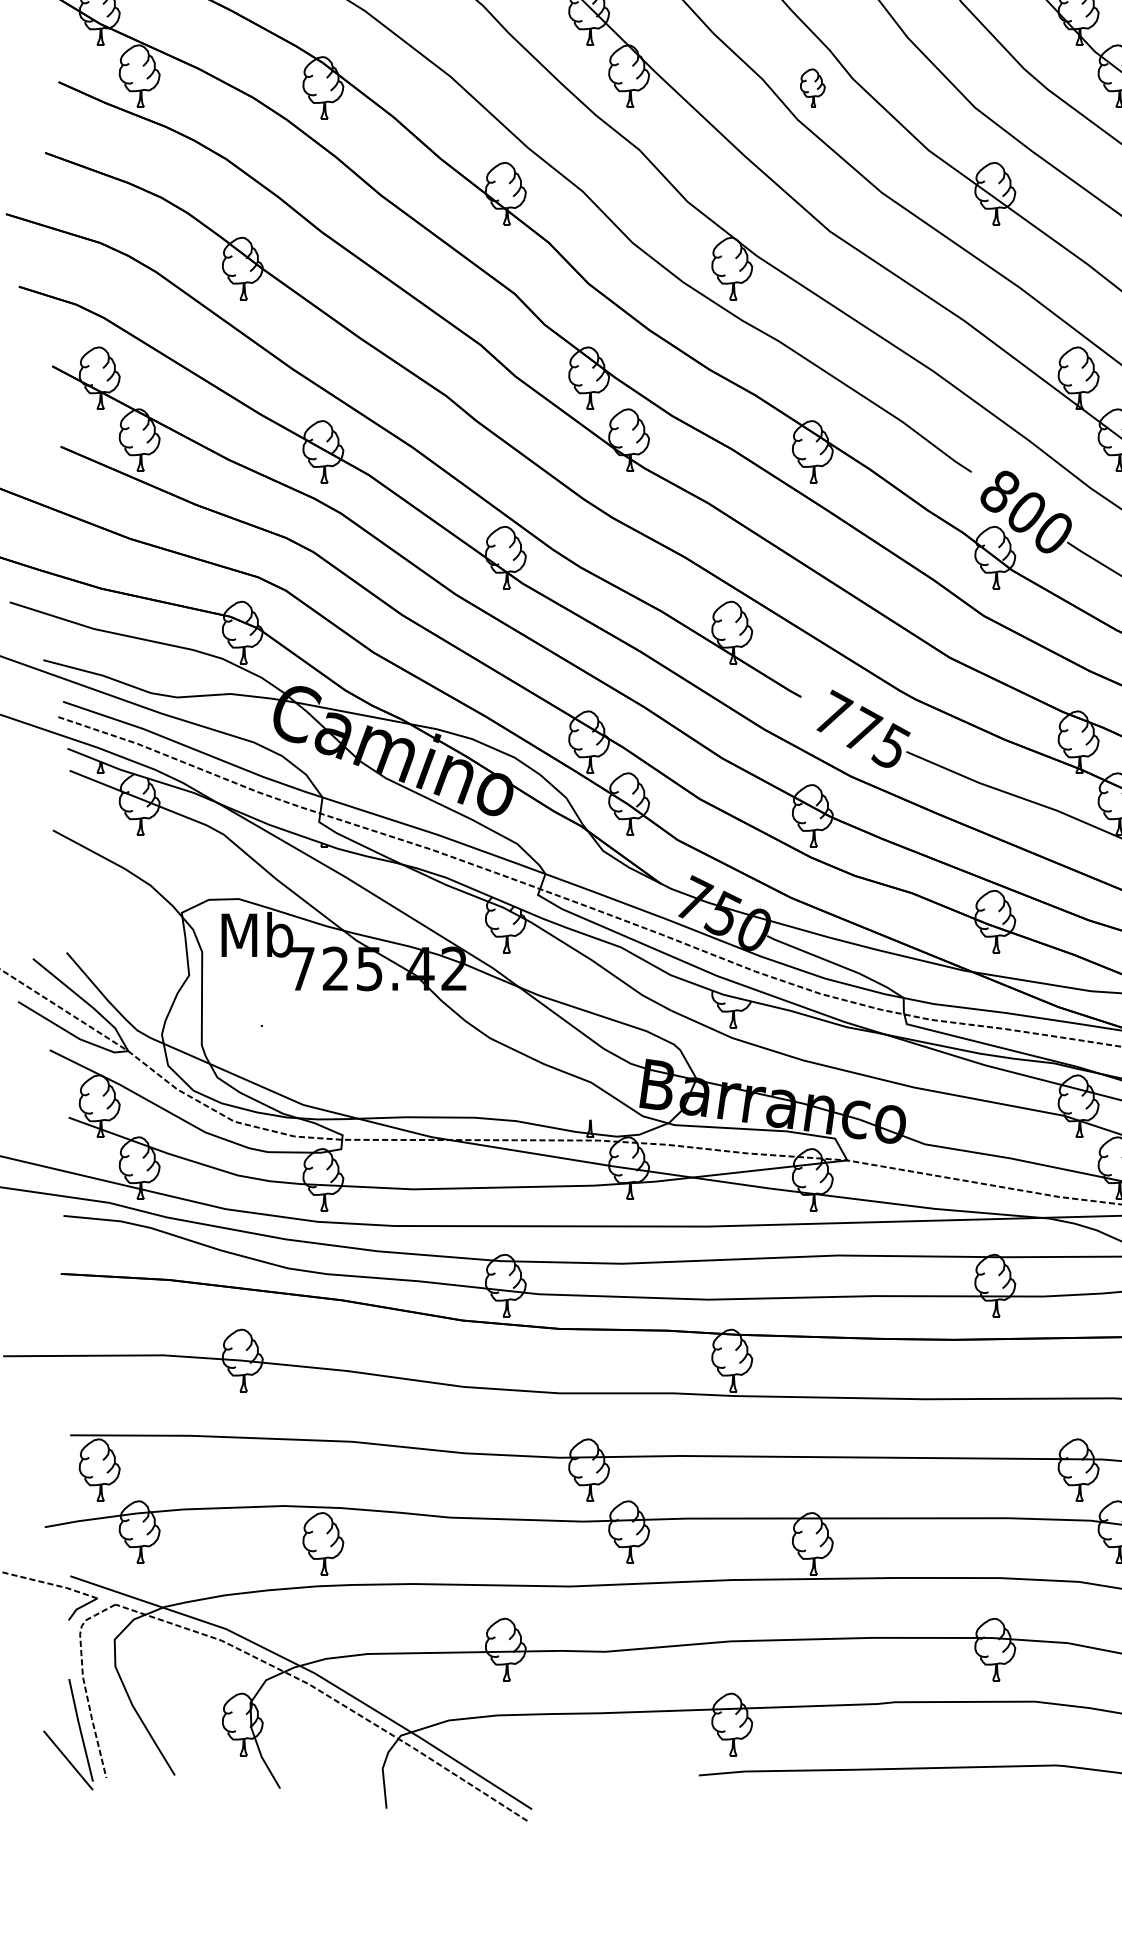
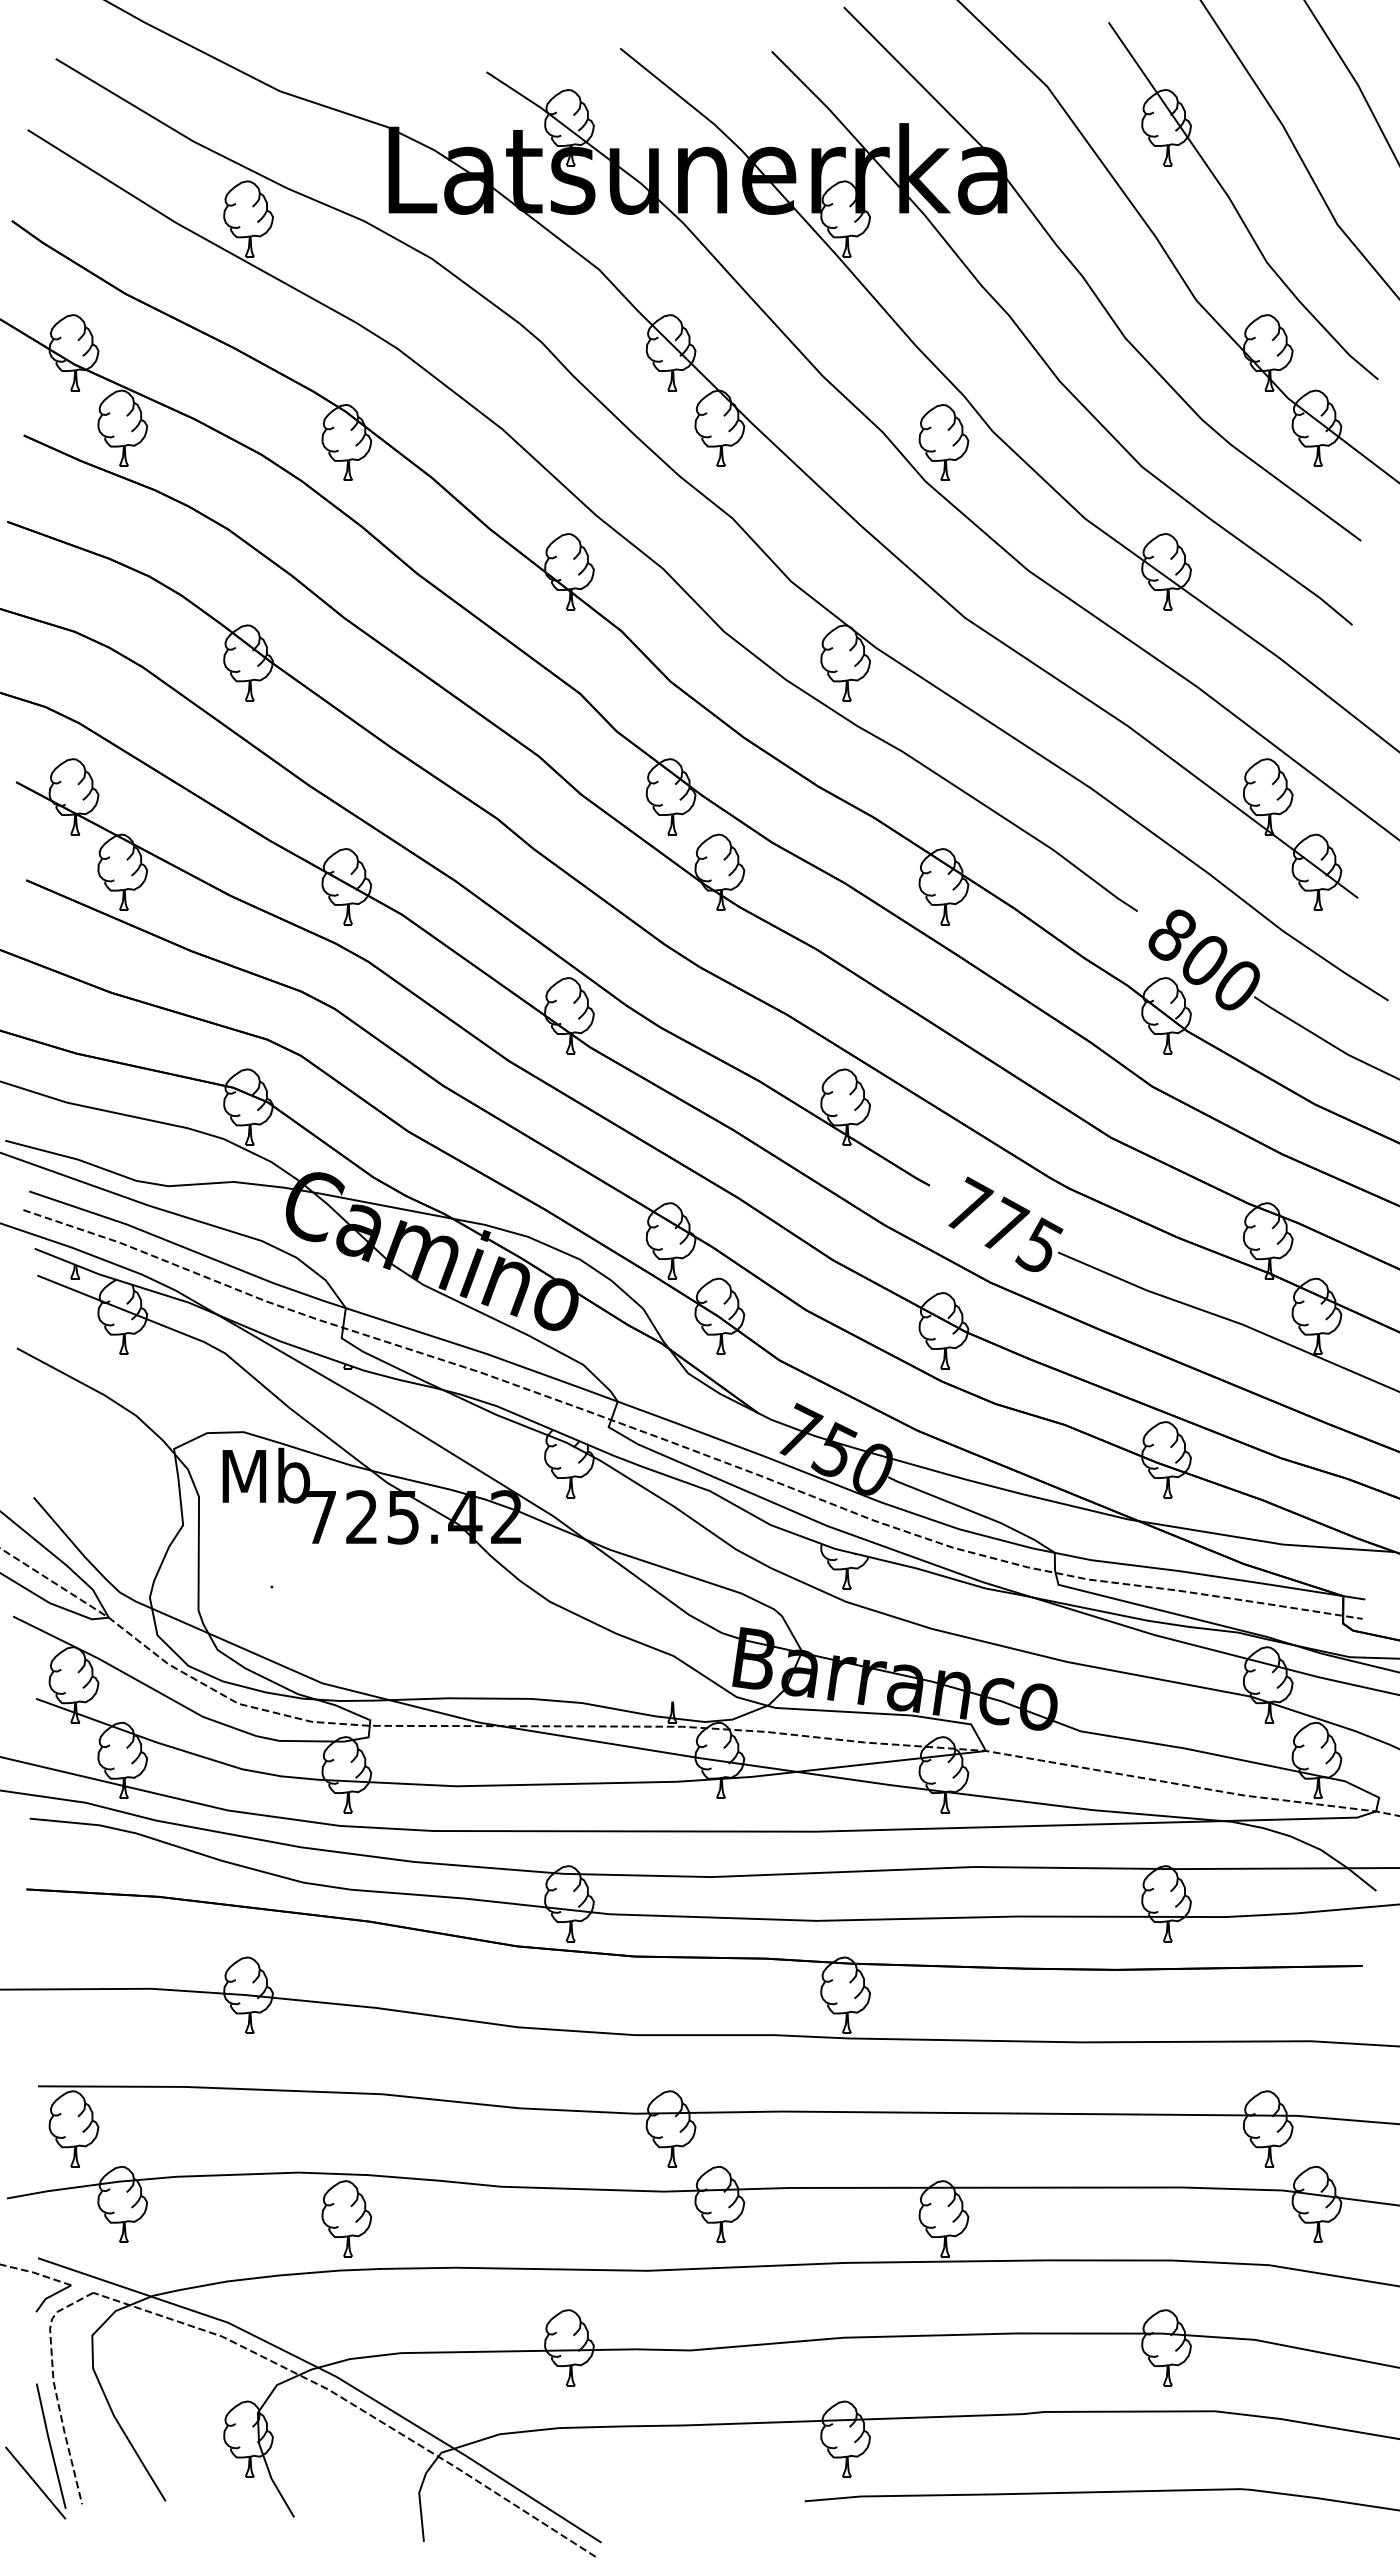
part: (812, 87) -> (943, 442), size x1.67

